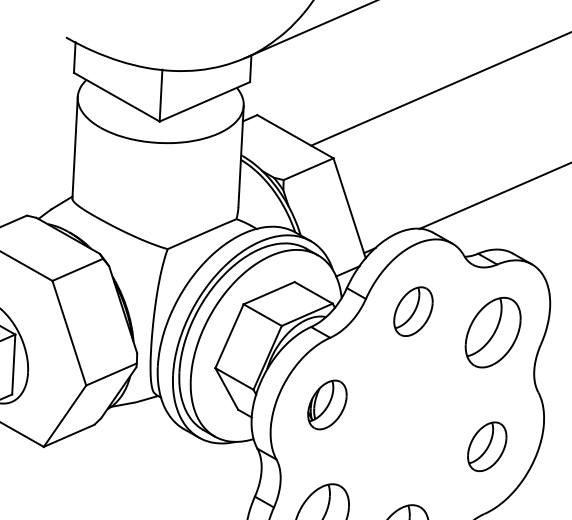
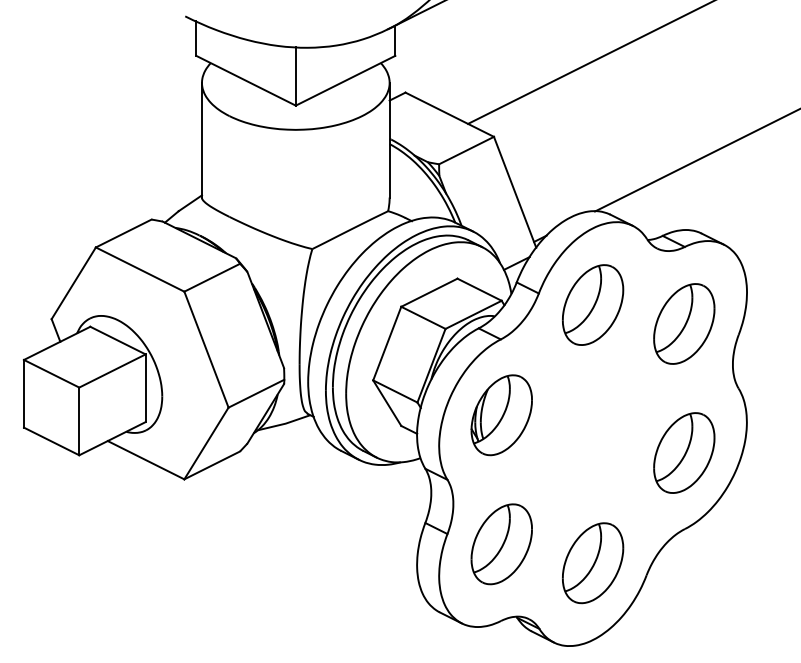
part: (413, 311) -> (593, 304), size x1.43
part: (327, 405) -> (501, 415), size x1.43
part: (487, 446) -> (684, 452), size x1.43

